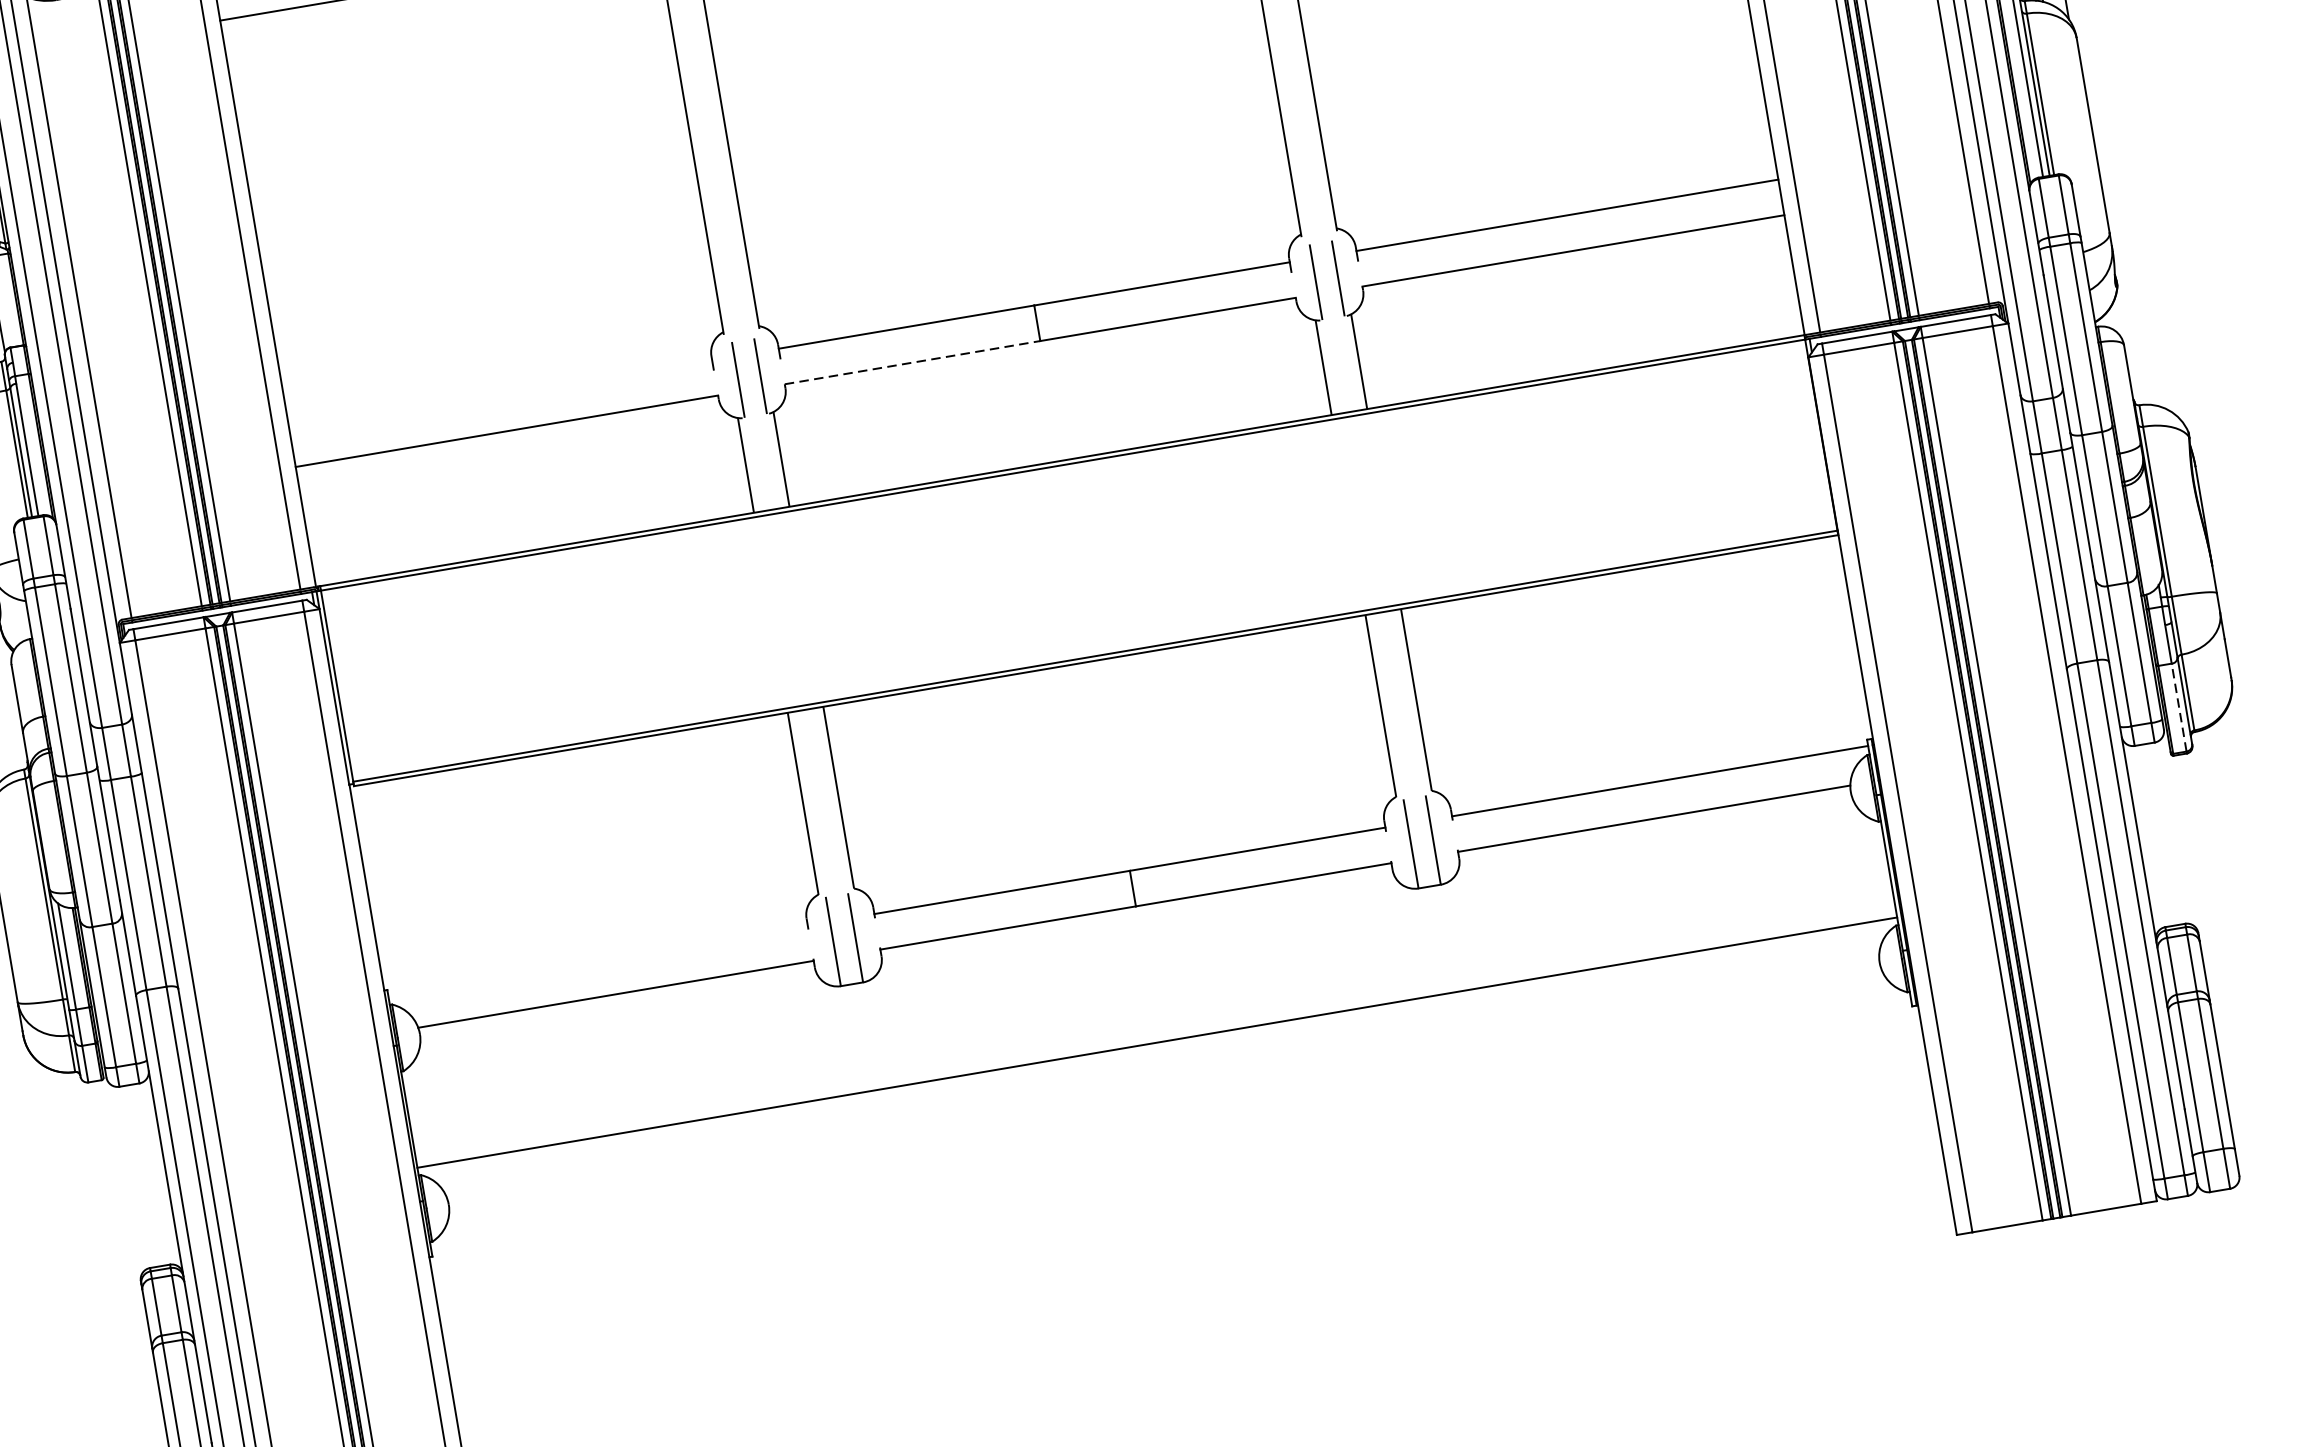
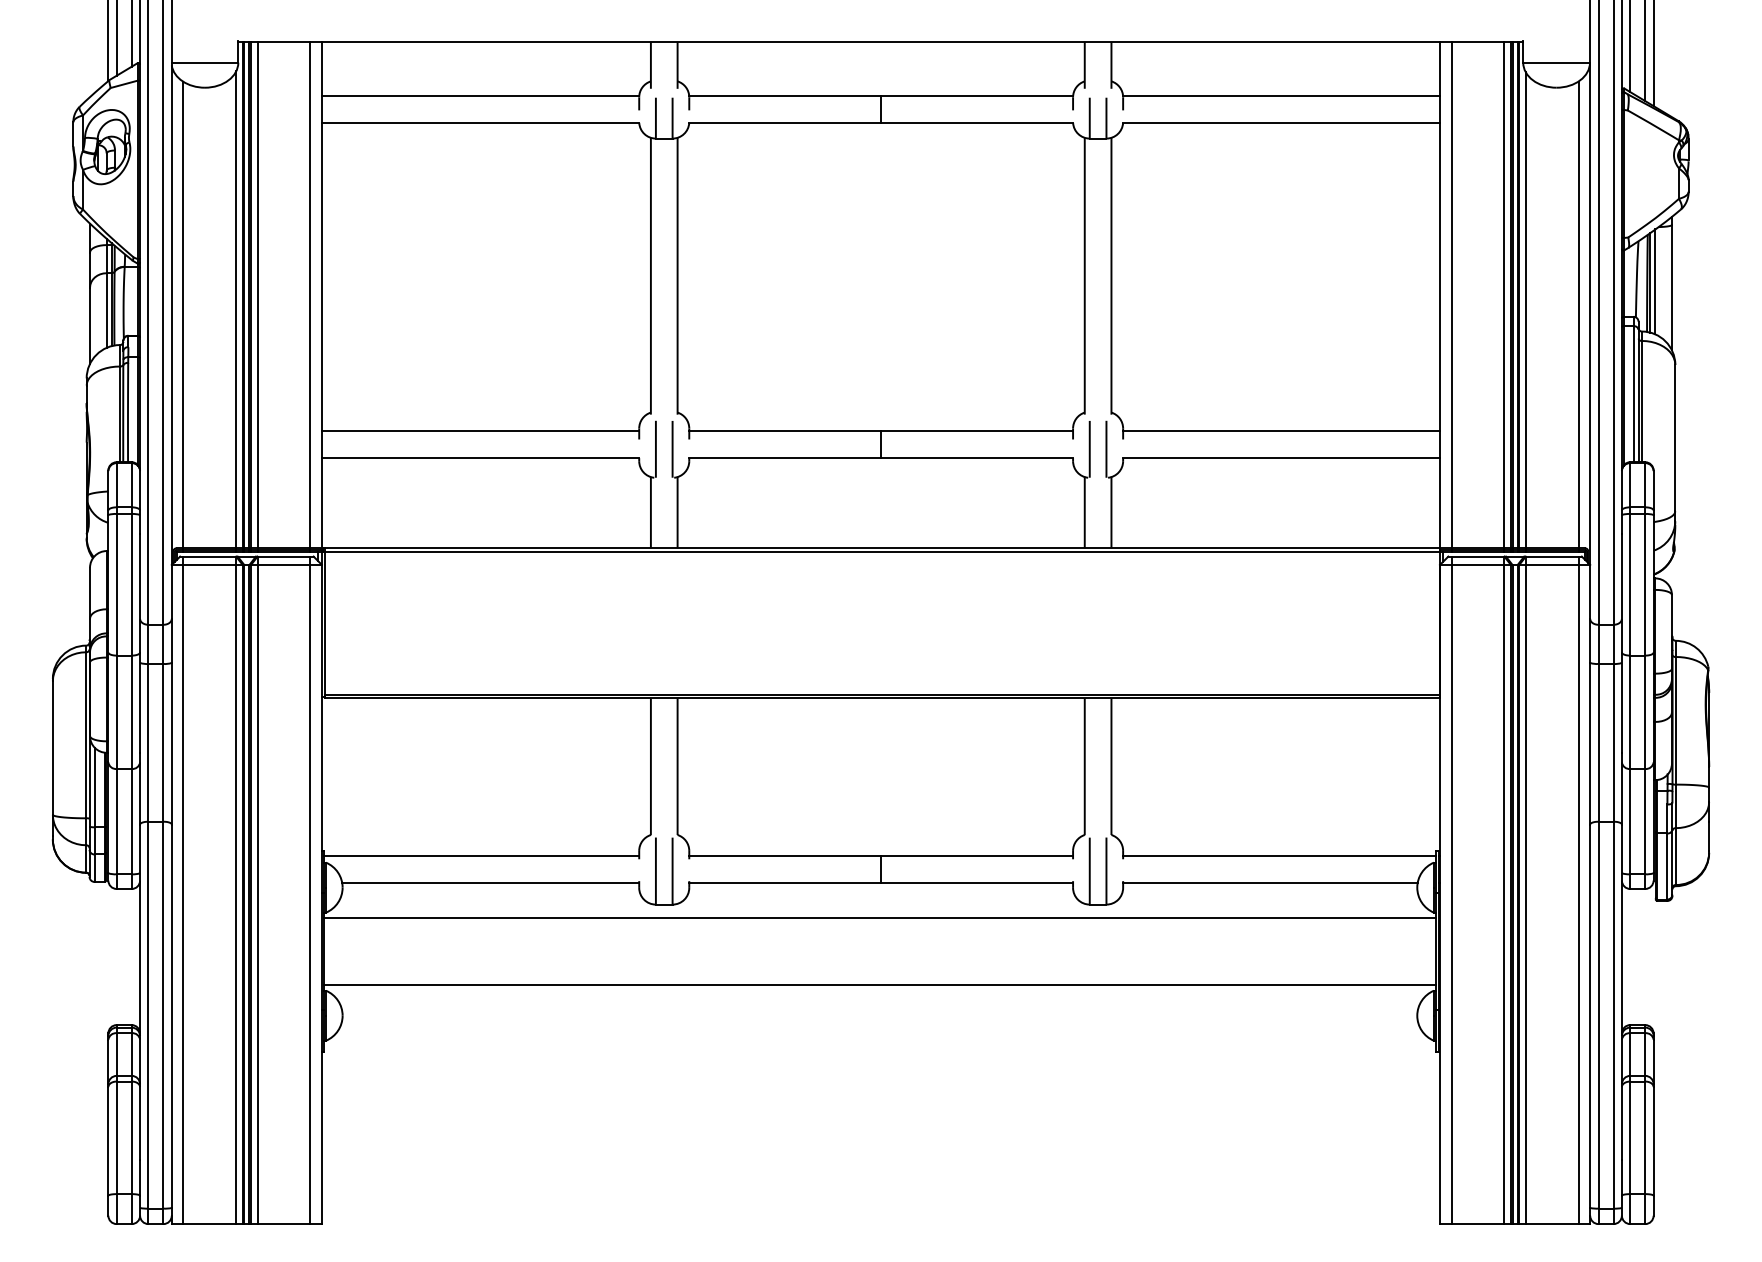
line: (912, 363) -> (785, 458), dashed -> solid
line: (500, 395) -> (480, 431), added
line: (2179, 707) -> (1667, 866), dashed -> solid
line: (1141, 954) -> (879, 918), added
line: (597, 961) -> (481, 856), added

